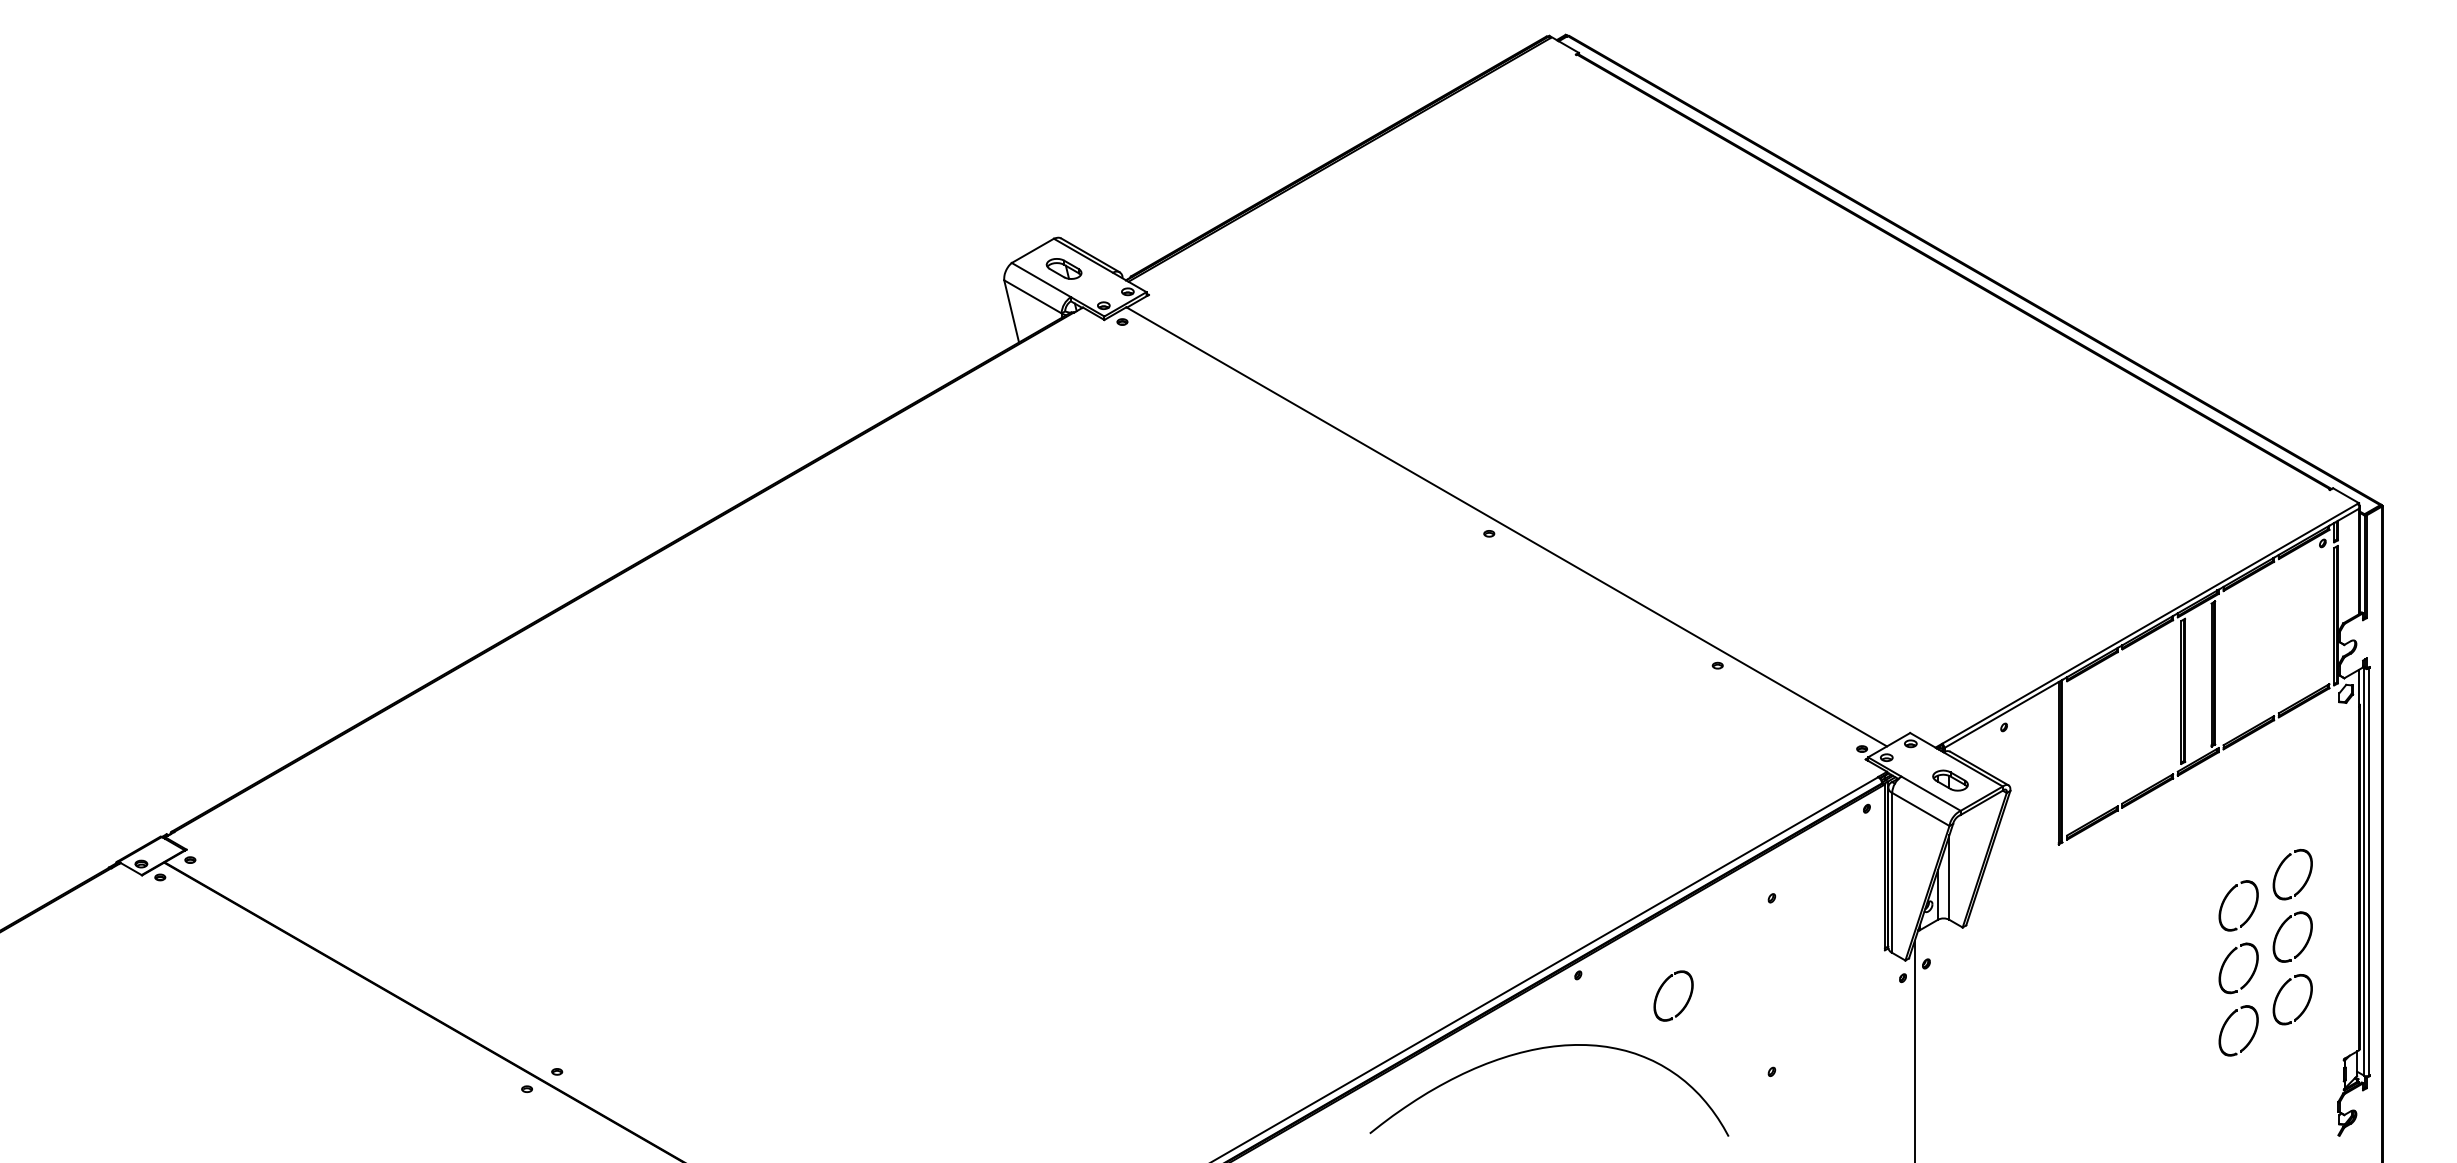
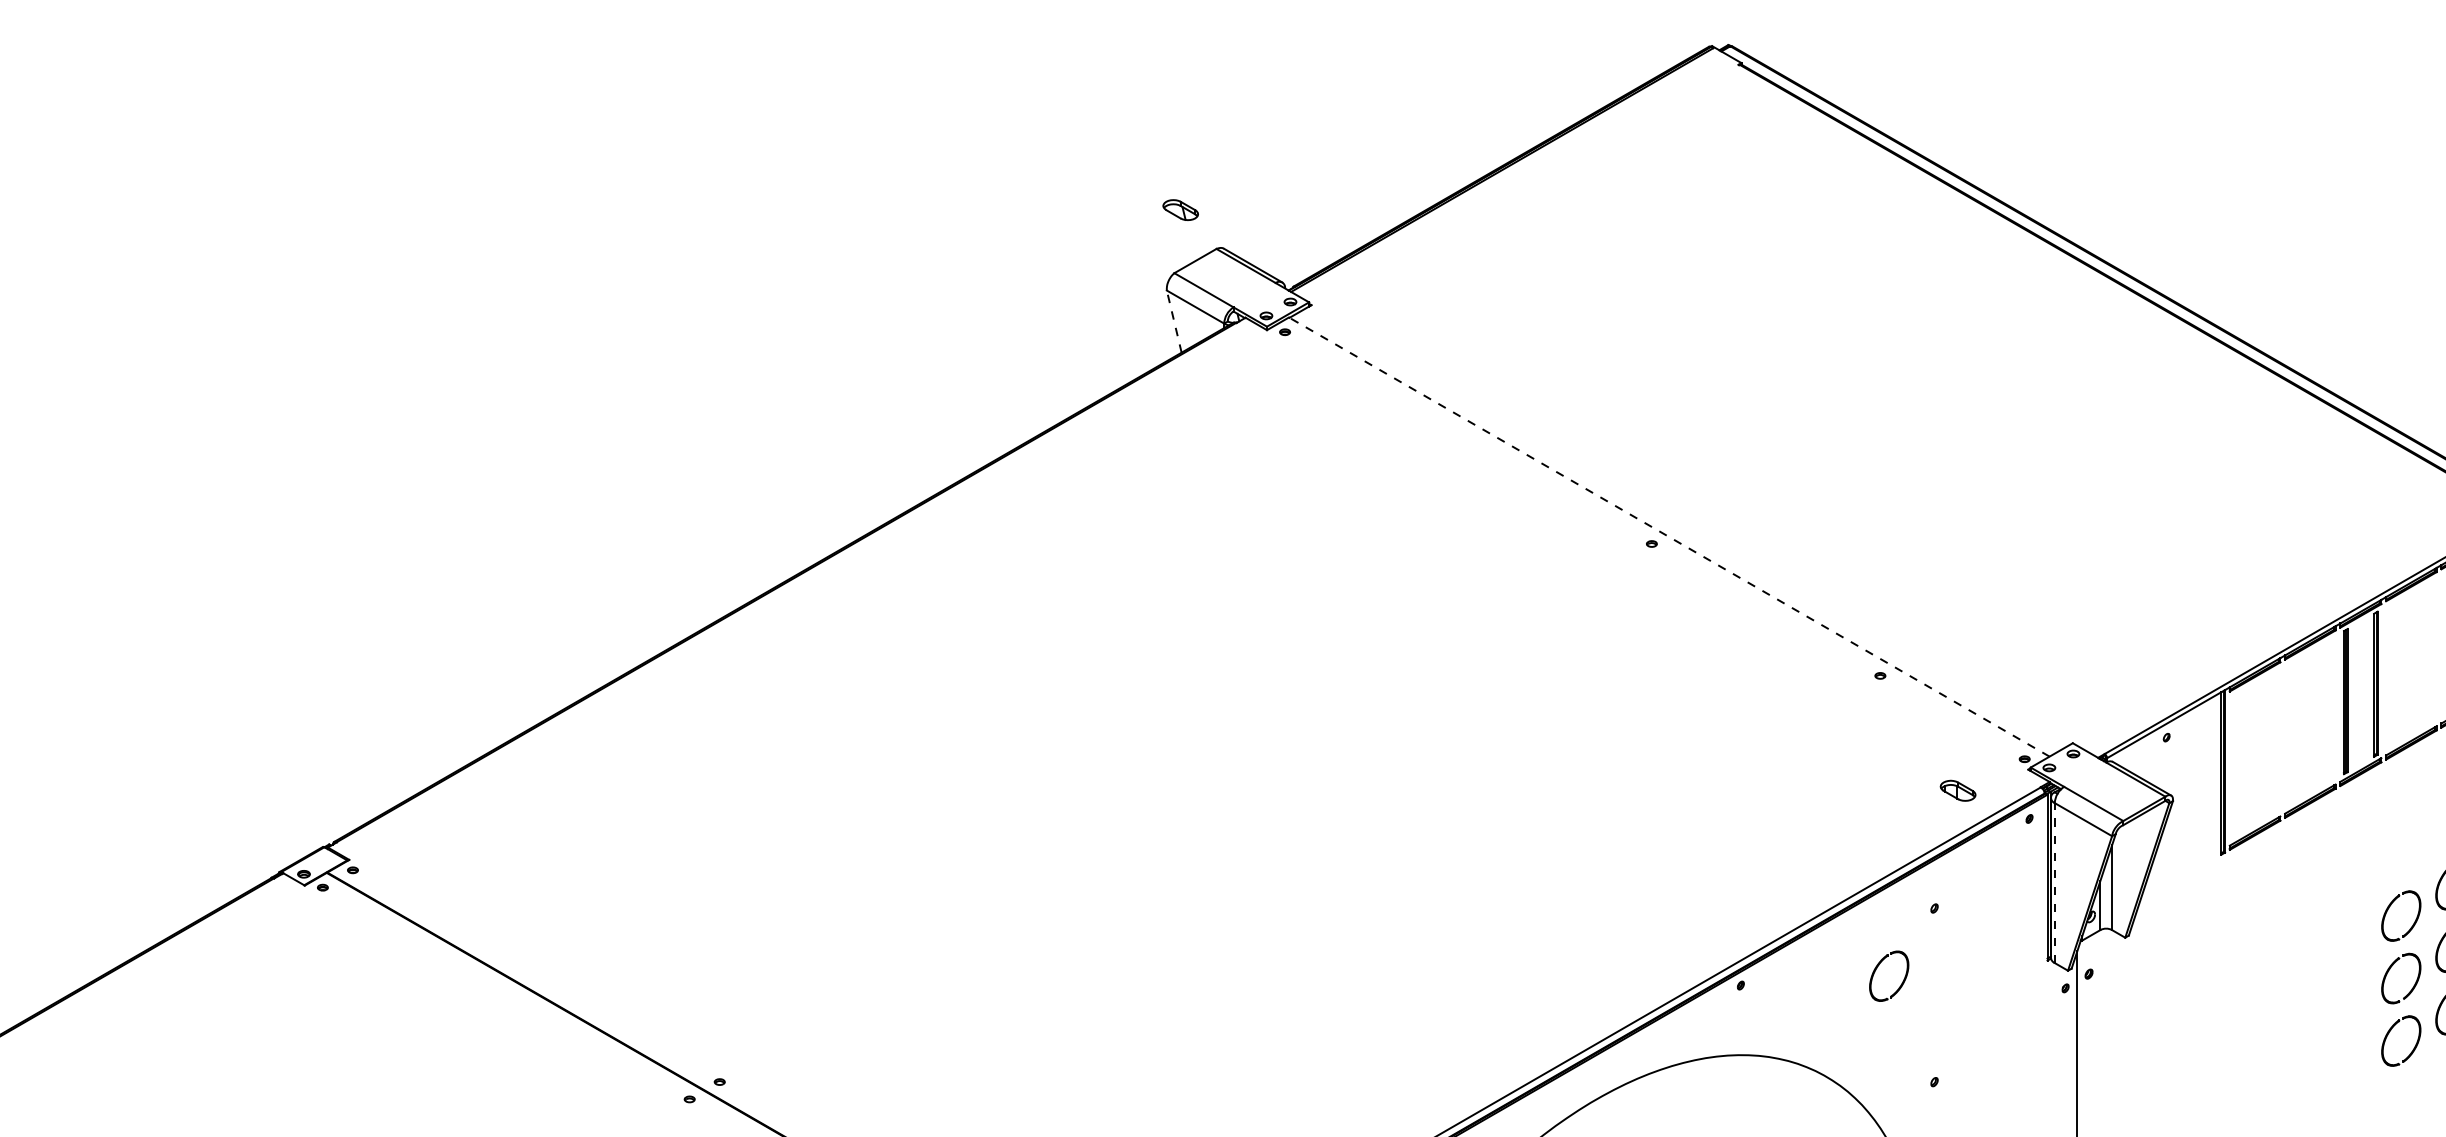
part: (1063, 268) -> (1180, 209), moved
line: (1011, 311) -> (1174, 321), solid -> dashed
line: (1506, 526) -> (1669, 536), solid -> dashed
part: (1950, 780) -> (1958, 790), moved
line: (1892, 872) -> (2055, 882), solid -> dashed
part: (1662, 987) -> (1878, 967), moved

